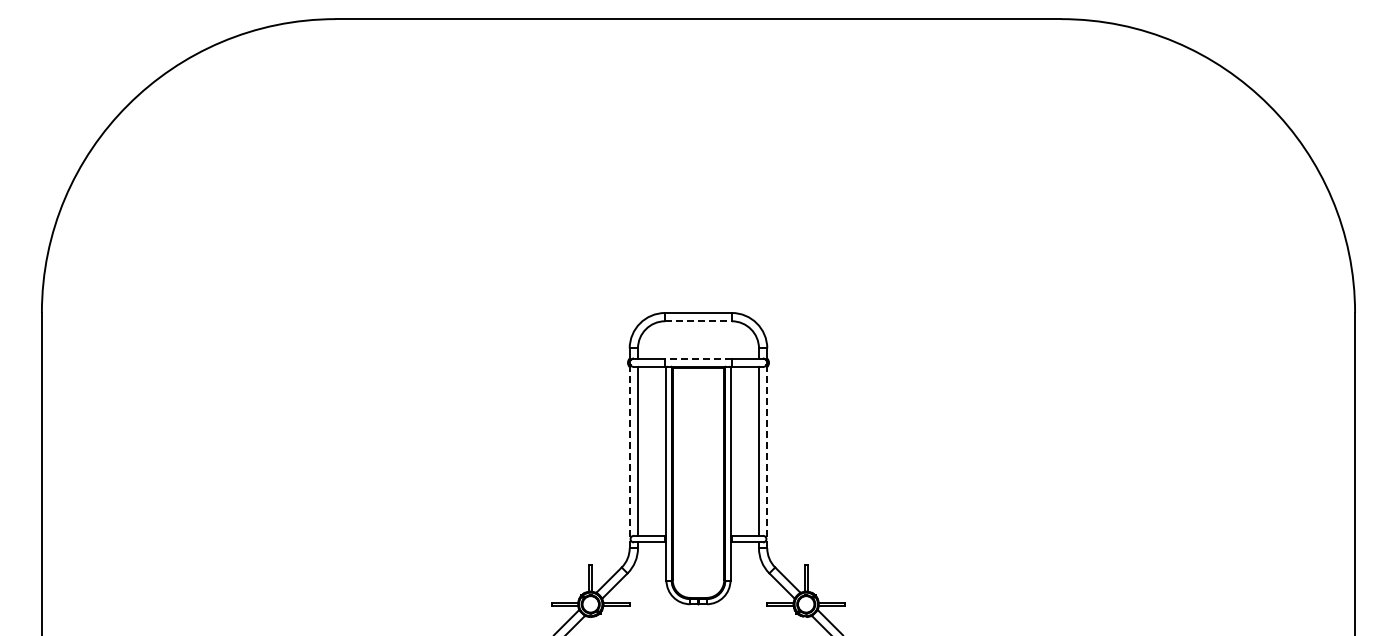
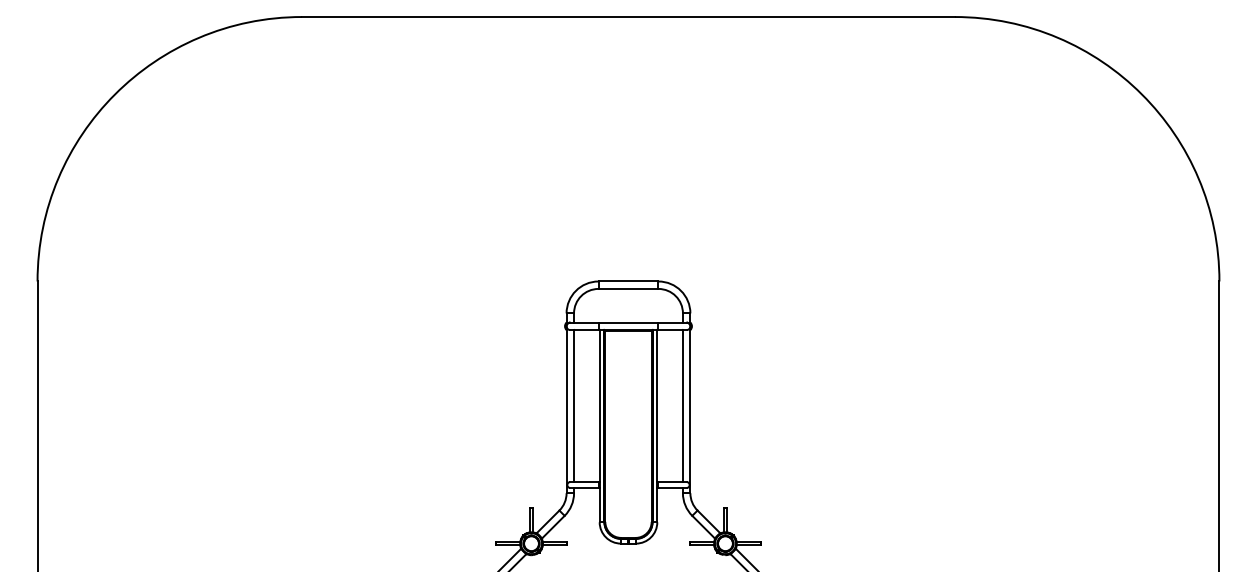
line: (698, 321) -> (628, 289), dashed -> solid
line: (698, 358) -> (628, 322), dashed -> solid
line: (767, 456) -> (690, 410), dashed -> solid
line: (629, 457) -> (566, 411), dashed -> solid

